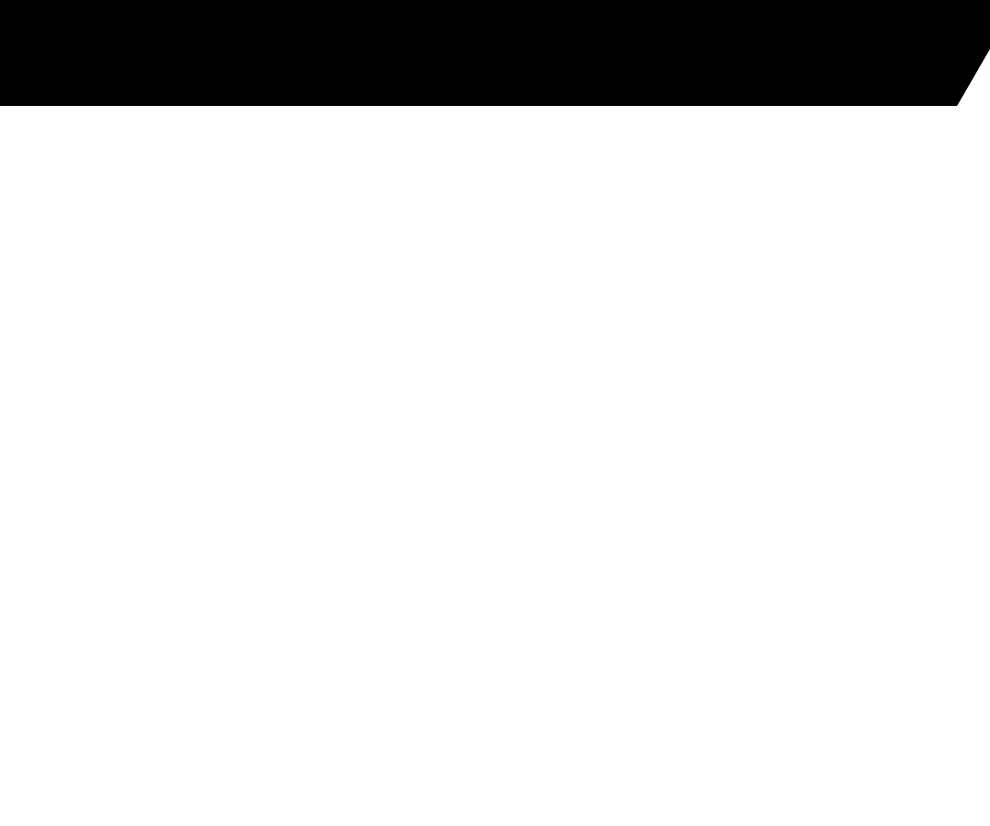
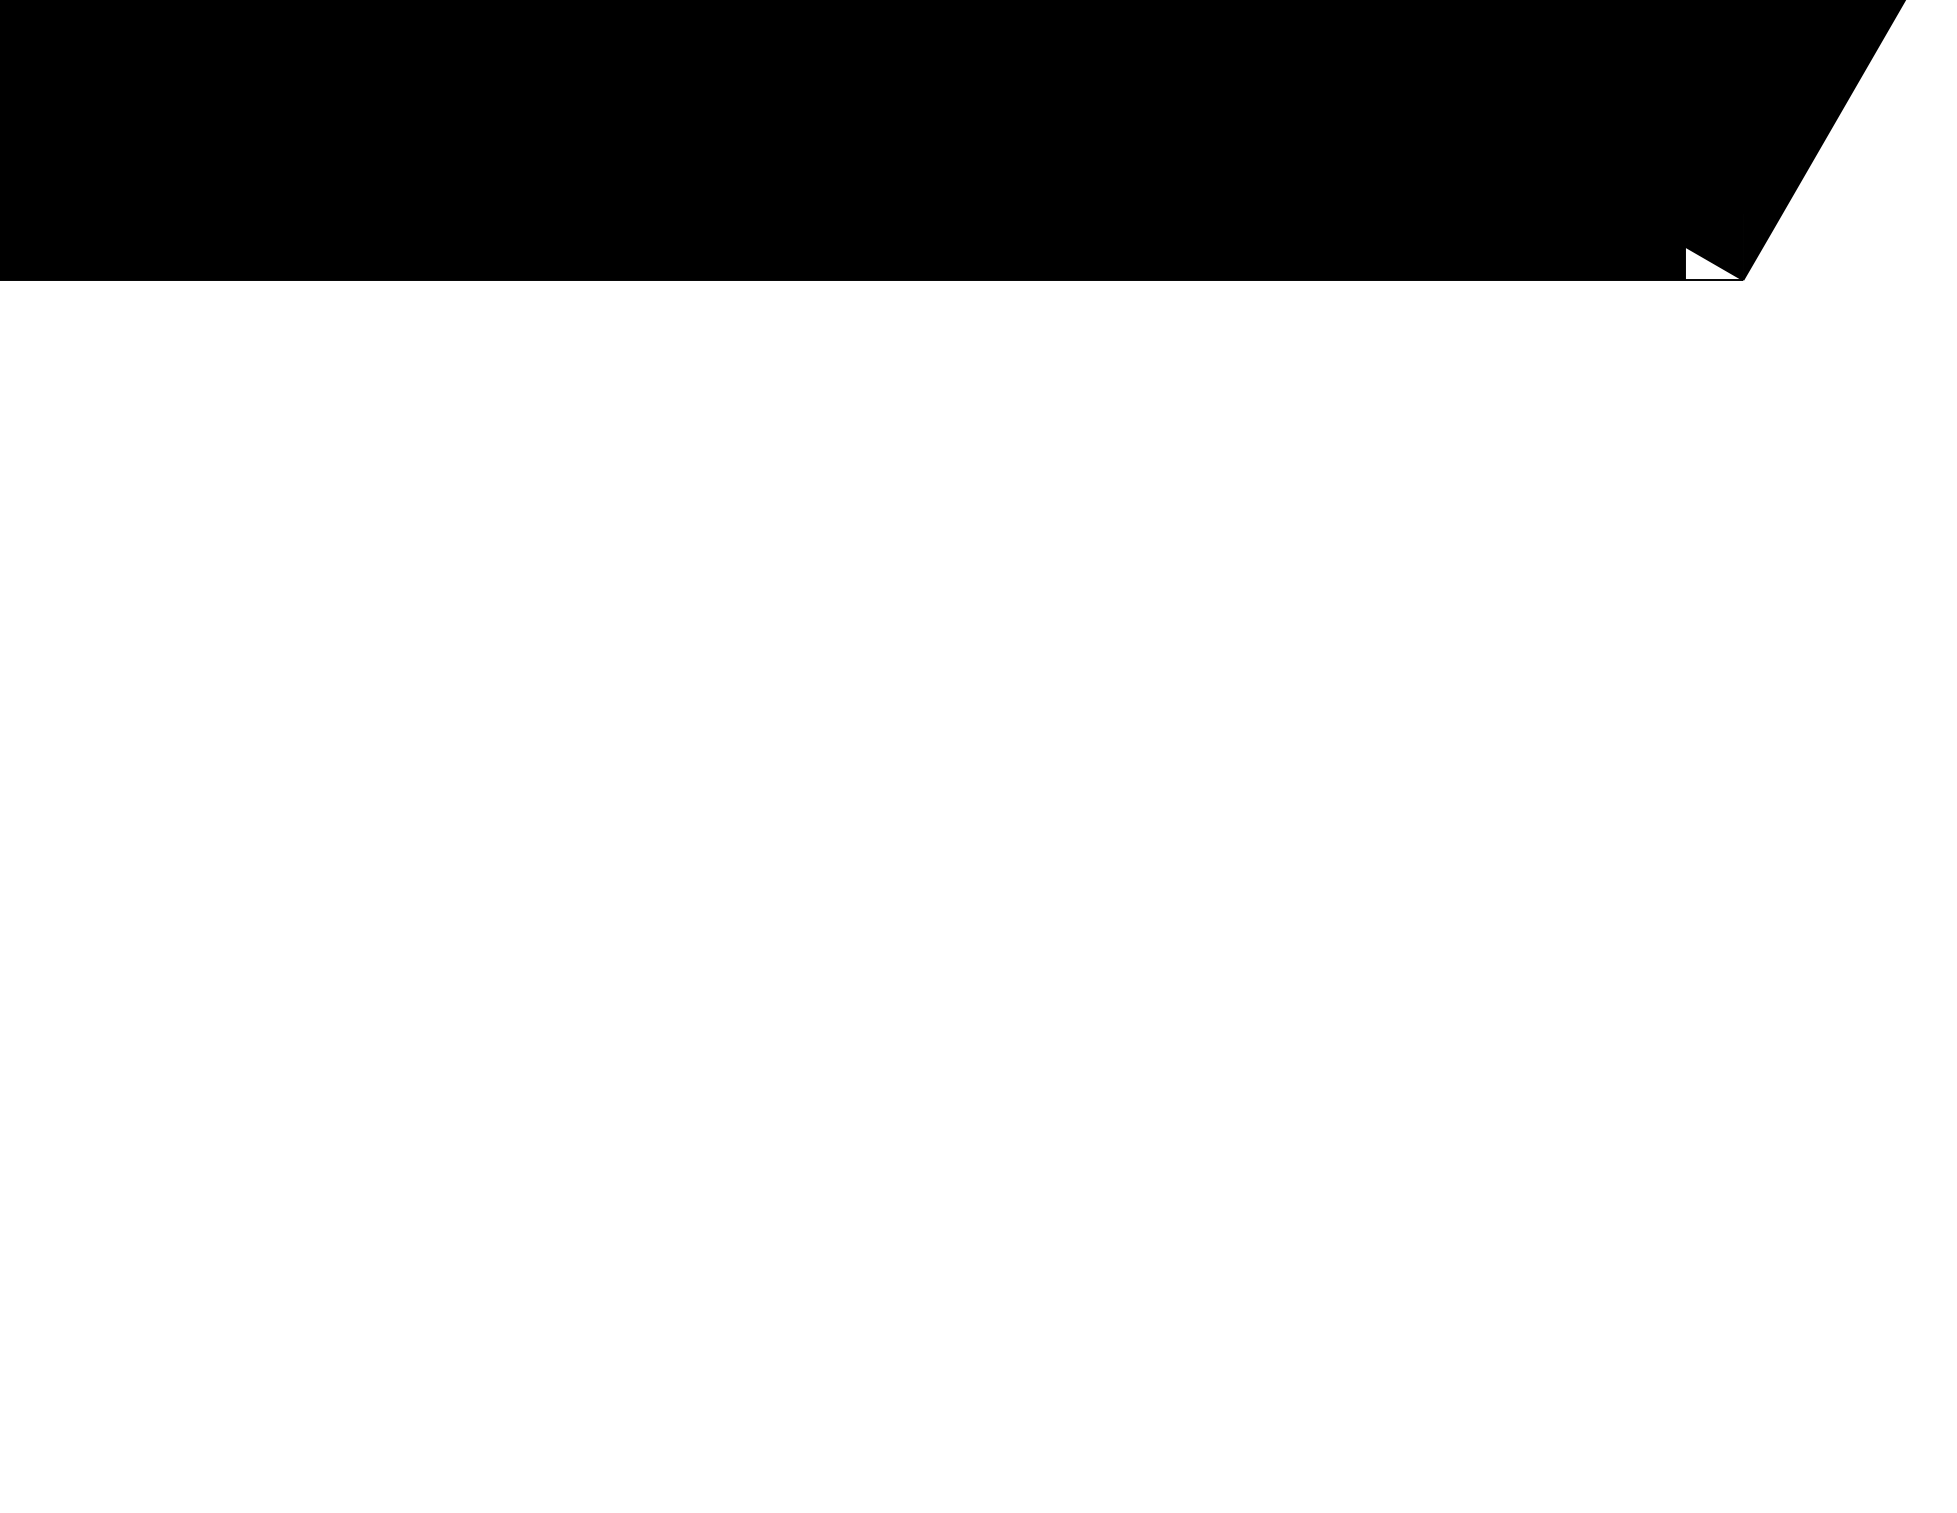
fill: (942, 96) -> (1713, 262), removed

